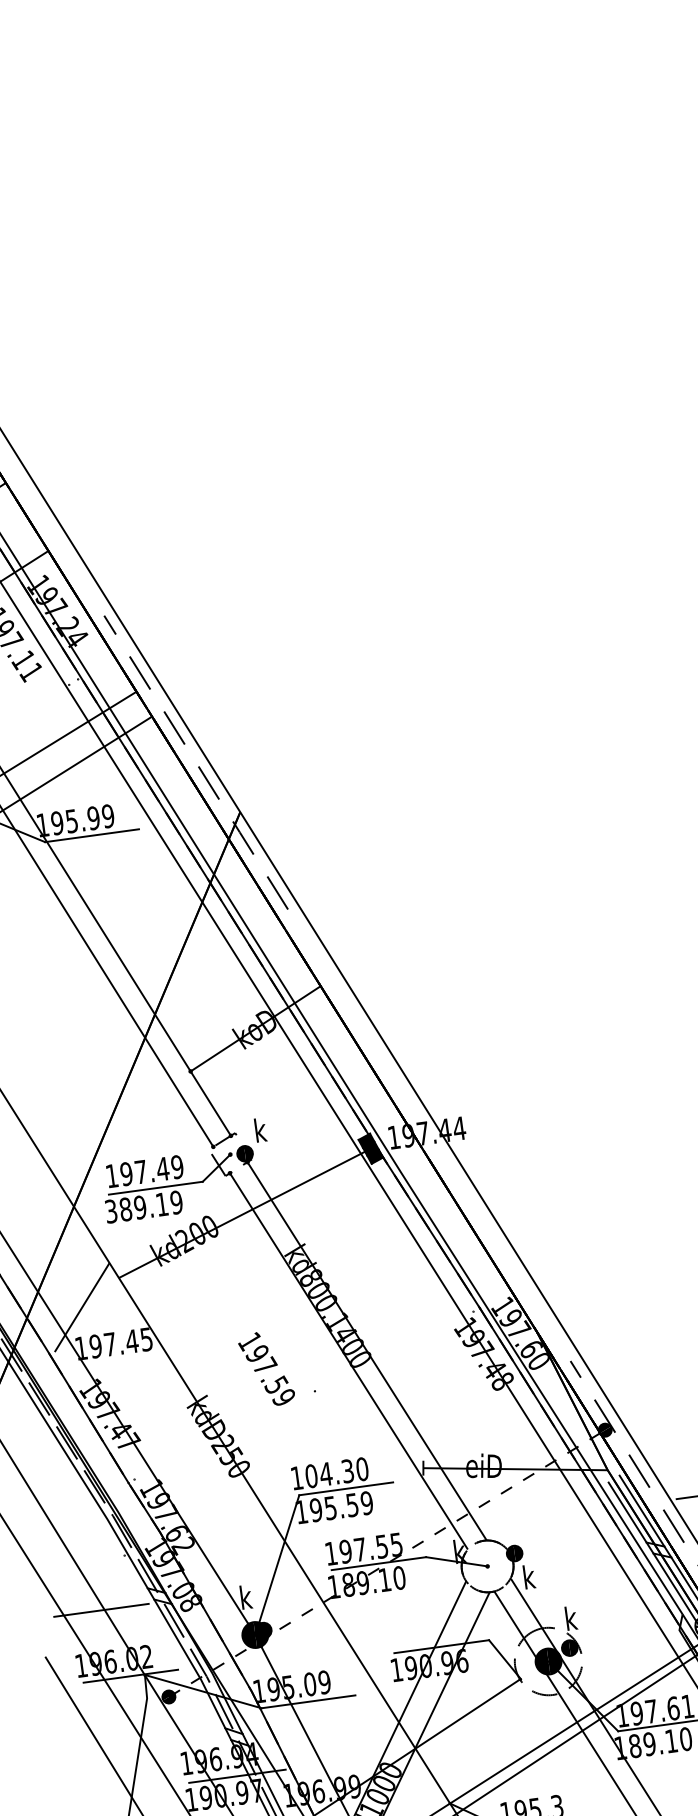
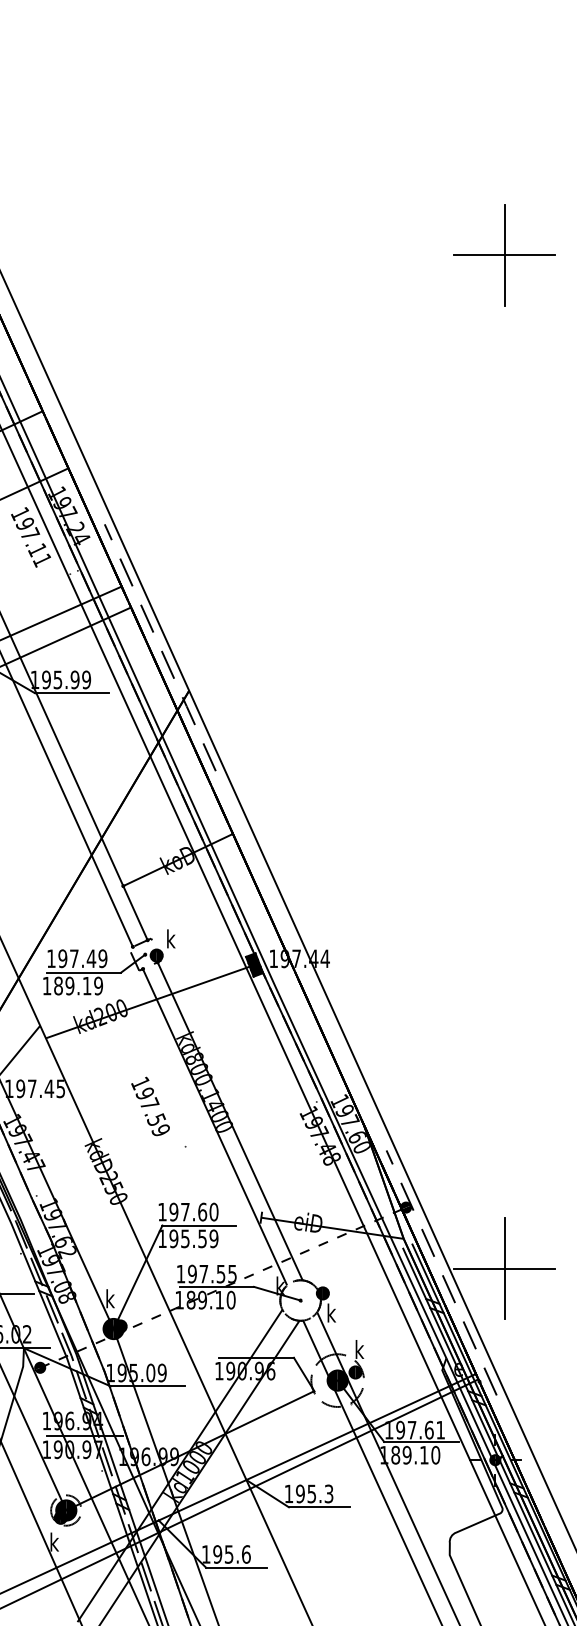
part: (564, 205) -> (504, 255), added
text: (110, 1210) -> (46, 985), 389.19 -> 189.19
text: (266, 1369) -> (150, 1106), moved
text: (329, 1472) -> (188, 1211), 104.30 -> 197.60

